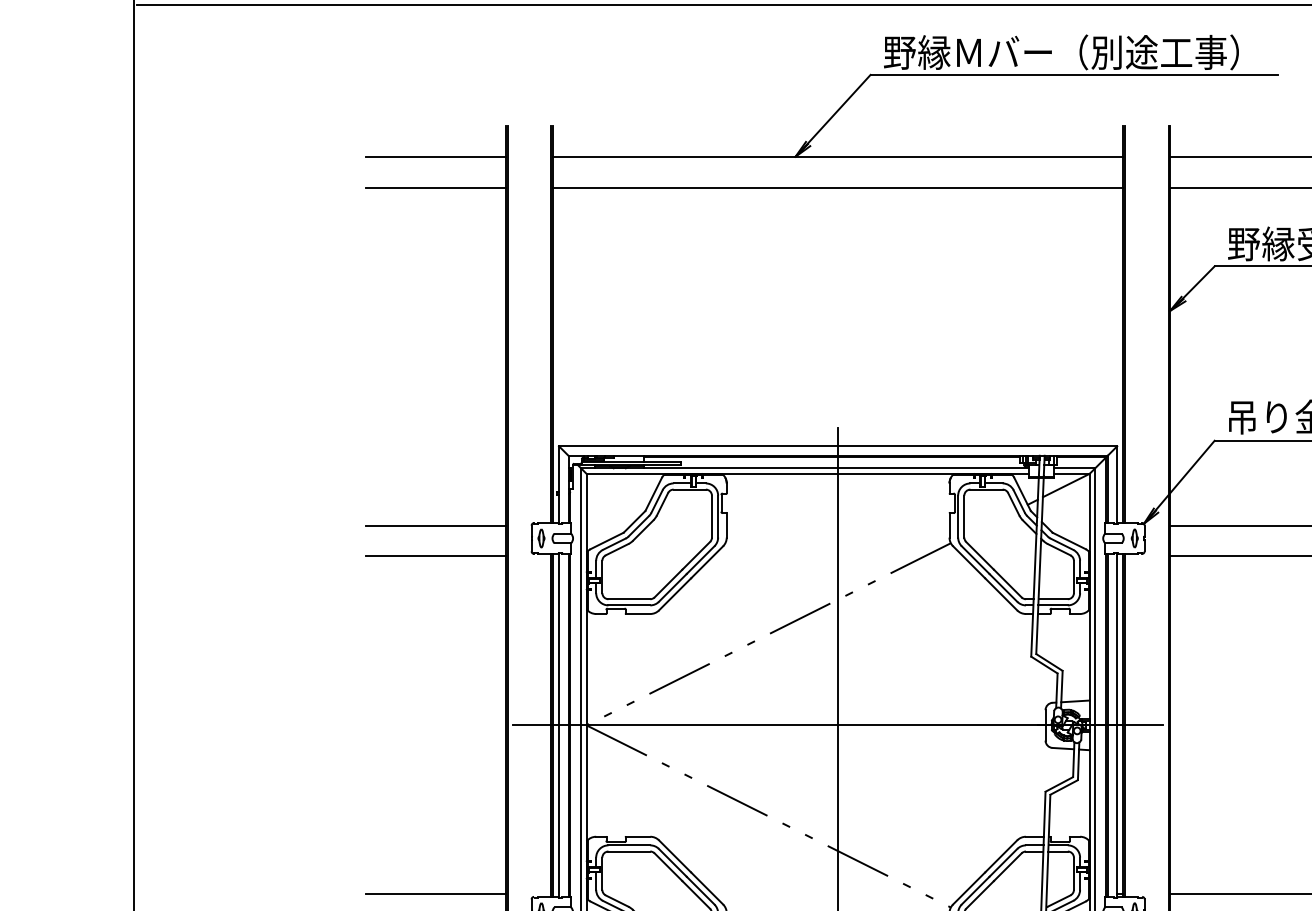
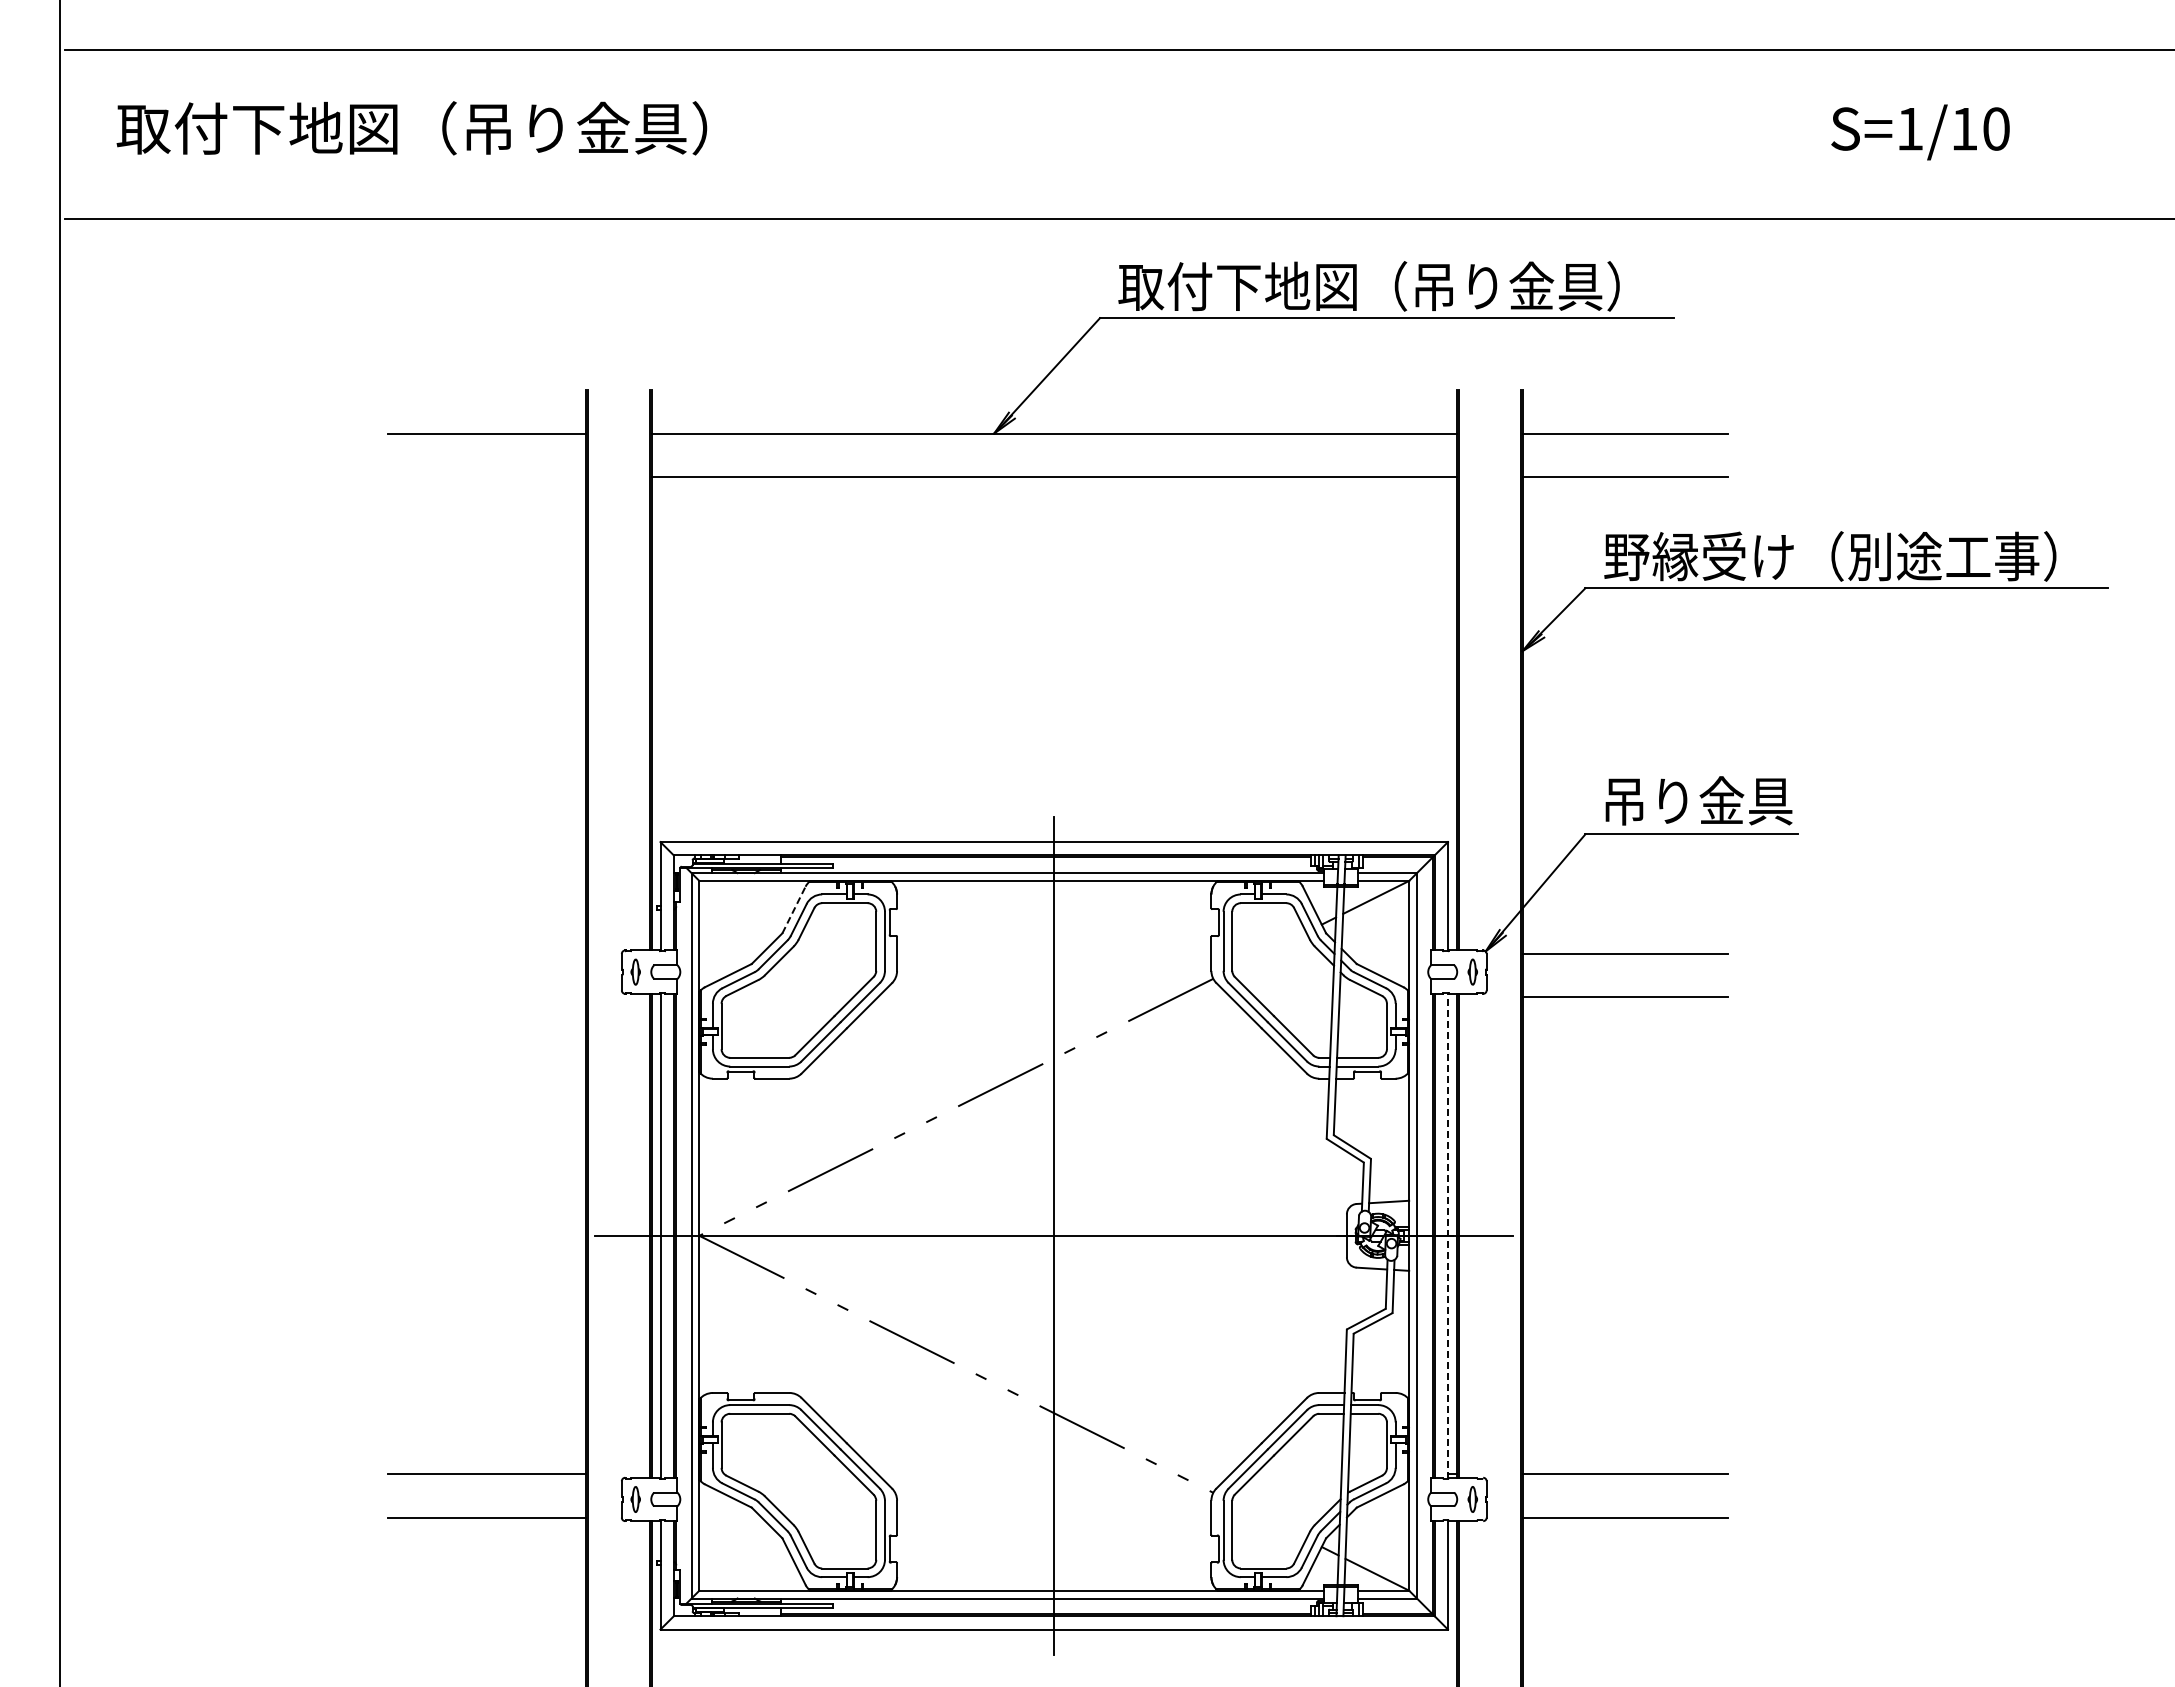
text: (1055, 52) -> (1360, 286), 野縁Ｍバー（別途工事） -> 取付下地図（吊り金具）
line: (435, 187) -> (486, 476), removed
line: (654, 494) -> (794, 909), solid -> dashed
line: (435, 525) -> (486, 953), removed
line: (435, 556) -> (486, 997), removed
line: (1116, 725) -> (1447, 1235), solid -> dashed

